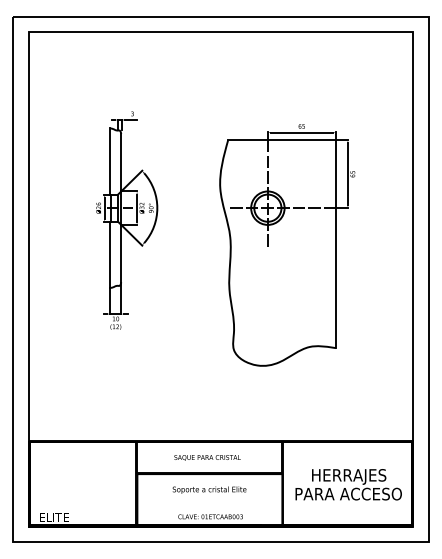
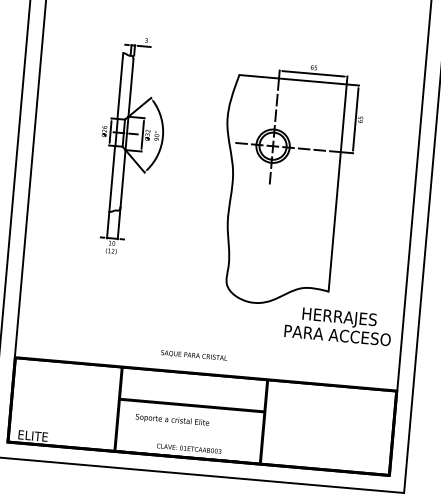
text: (207, 457) -> (194, 355), moved
text: (348, 484) -> (338, 325), moved
text: (209, 489) -> (172, 419), moved

